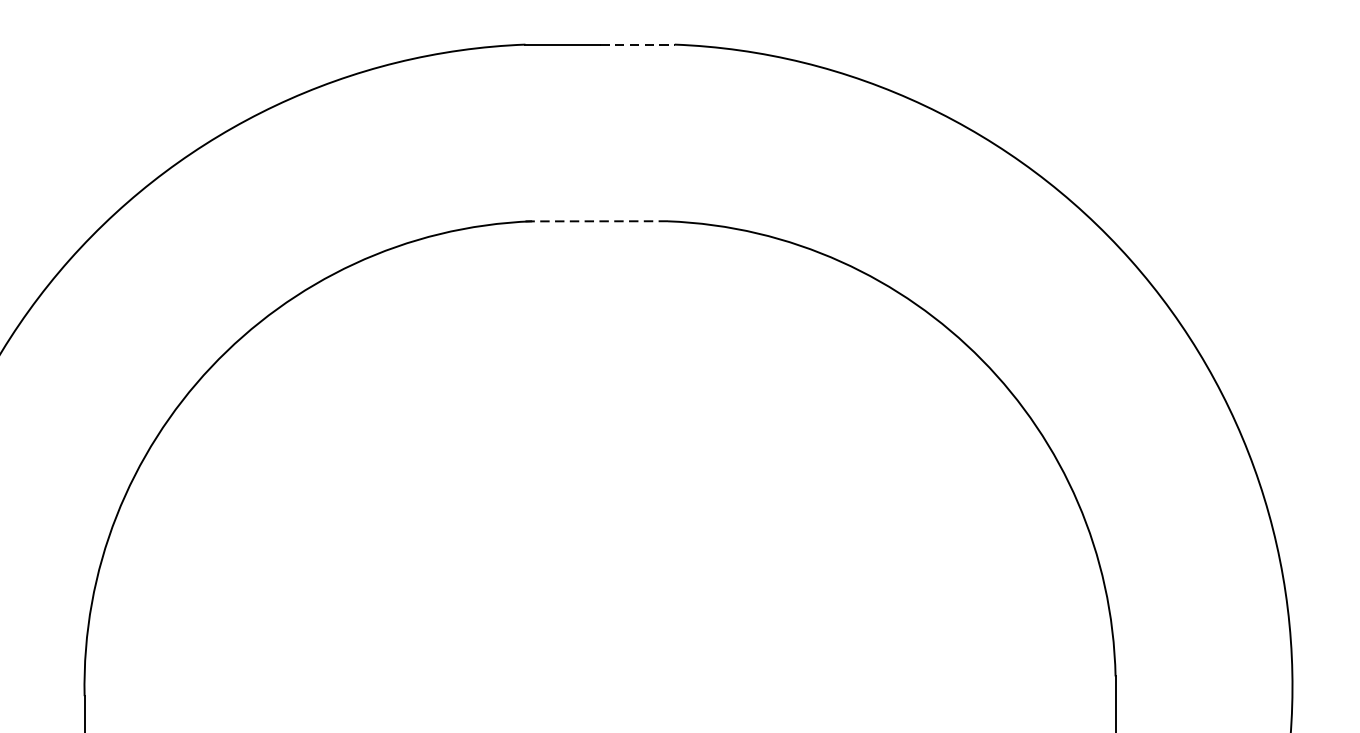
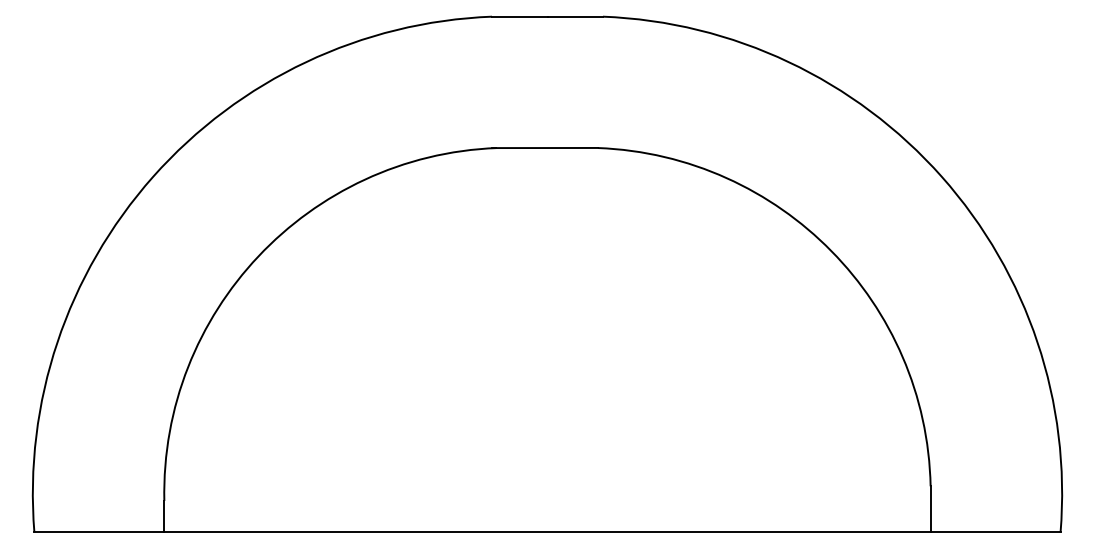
line: (637, 44) -> (575, 16), dashed -> solid
line: (597, 221) -> (545, 148), dashed -> solid

